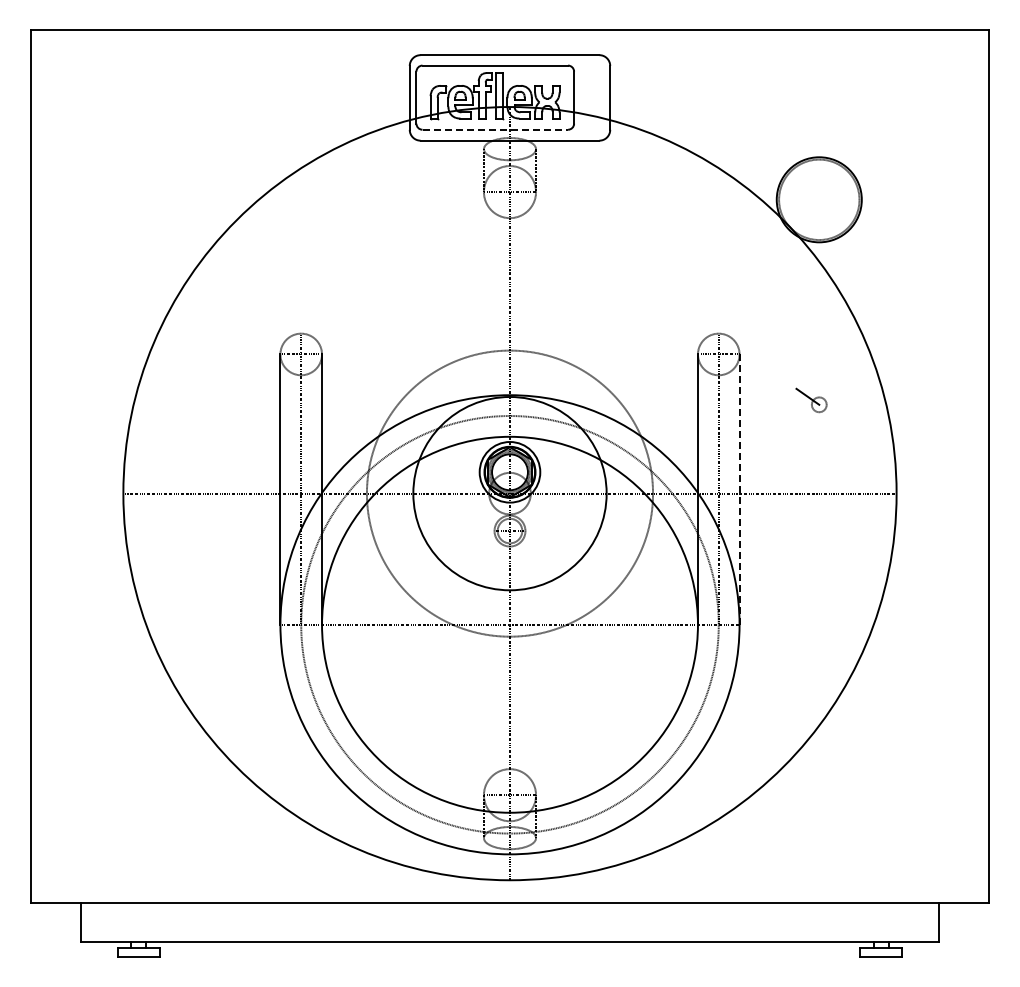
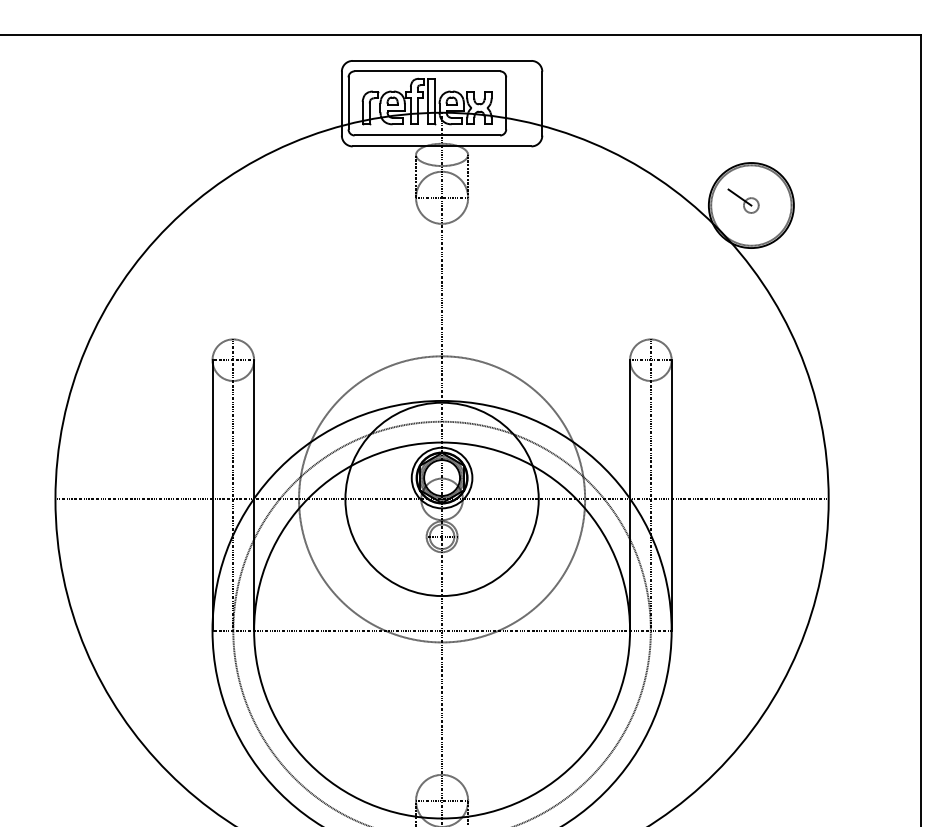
line: (495, 129) -> (427, 135), dashed -> solid
part: (811, 400) -> (743, 201), moved
line: (739, 490) -> (671, 496), dashed -> solid

